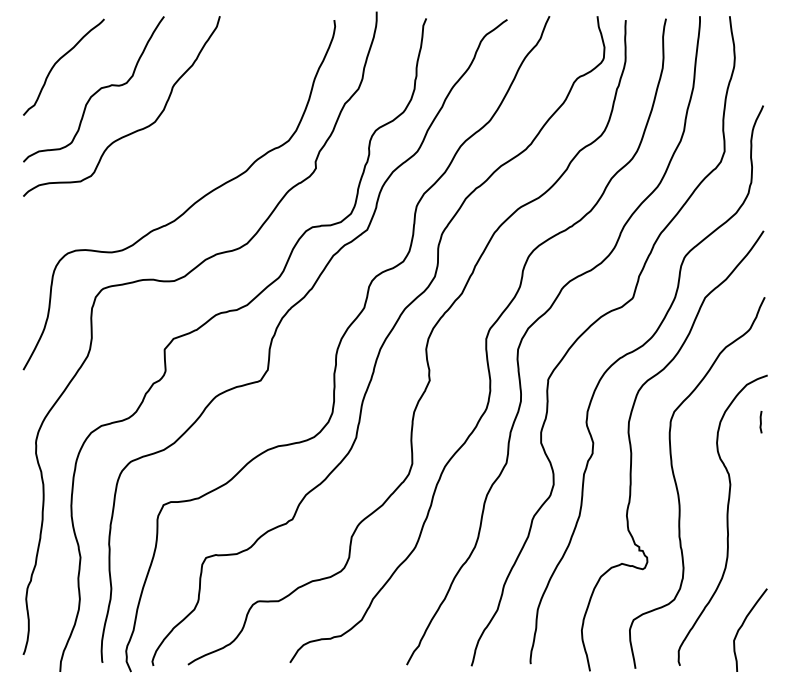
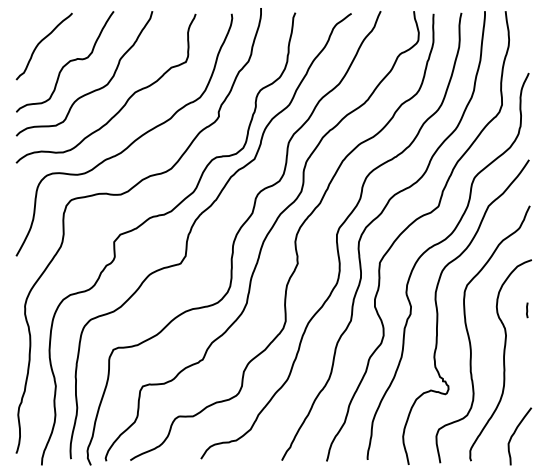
curve: (182, 145) -> (126, 100), added
line: (761, 422) -> (527, 310), moved

